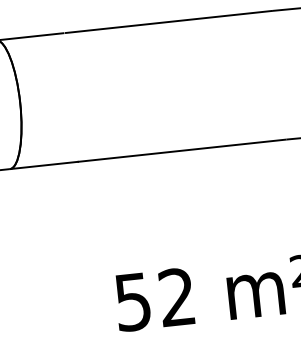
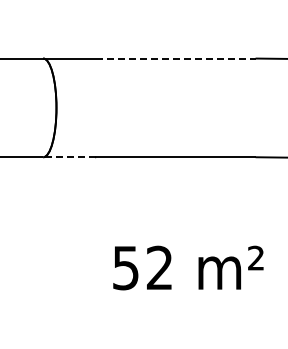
line: (168, 21) -> (175, 58), solid -> dashed
line: (42, 165) -> (68, 157), solid -> dashed

